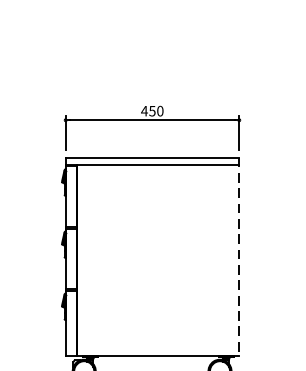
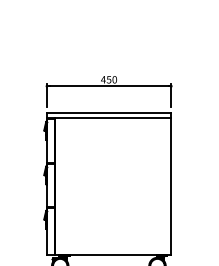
line: (239, 257) -> (171, 184), dashed -> solid

